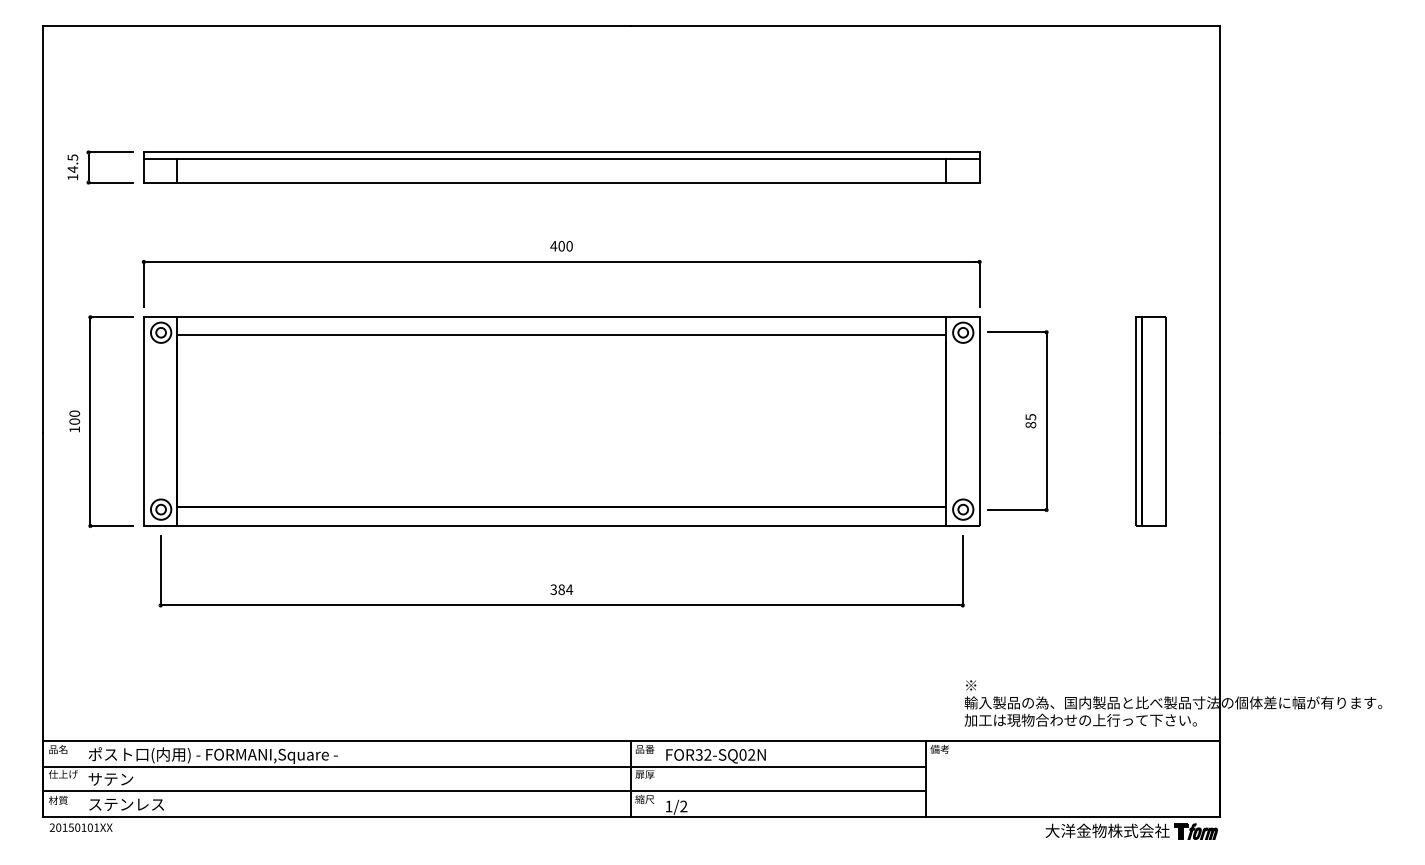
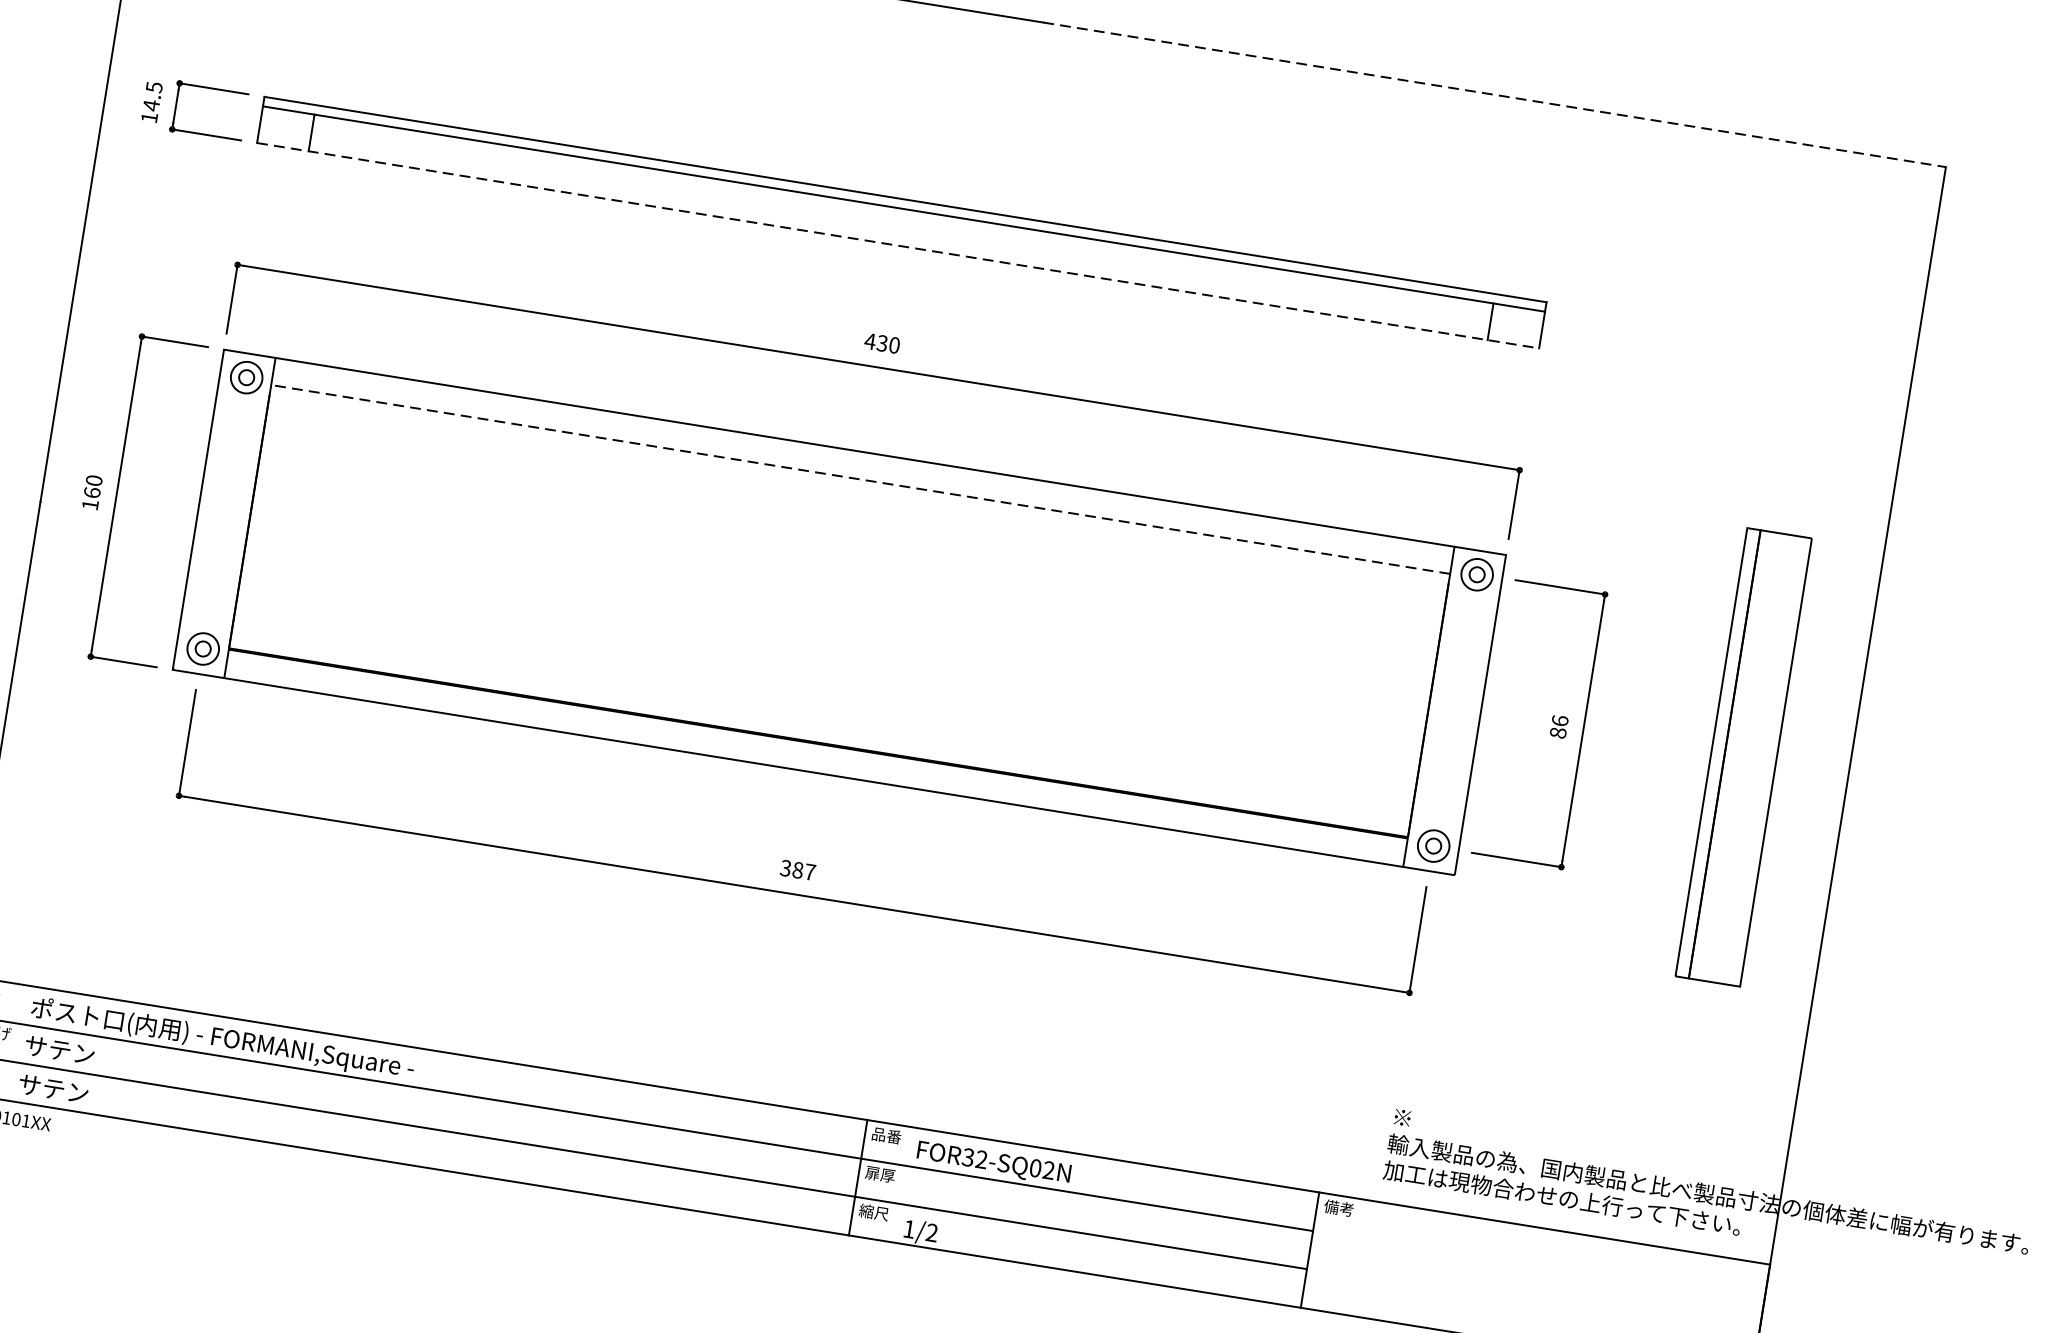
line: (925, 25) -> (1494, 94), solid -> dashed
line: (561, 182) -> (897, 245), solid -> dashed
text: (561, 246) -> (882, 343), 400 -> 430
line: (561, 334) -> (860, 478), solid -> dashed
text: (1030, 416) -> (1559, 719), 85 -> 86
text: (74, 421) -> (91, 492), 100 -> 160
part: (1150, 421) -> (1742, 756), size x1.4
text: (569, 589) -> (810, 871), 384 -> 387
text: (125, 804) -> (76, 1092), ステンレス -> サテン

